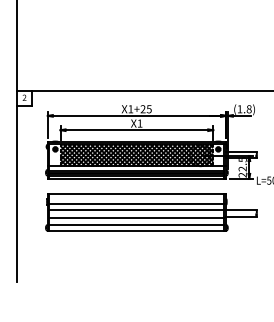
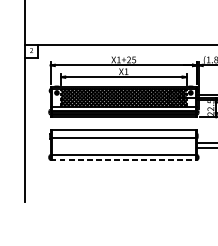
line: (136, 210) -> (123, 143), removed
line: (136, 217) -> (123, 148), removed
line: (137, 230) -> (124, 159), solid -> dashed

